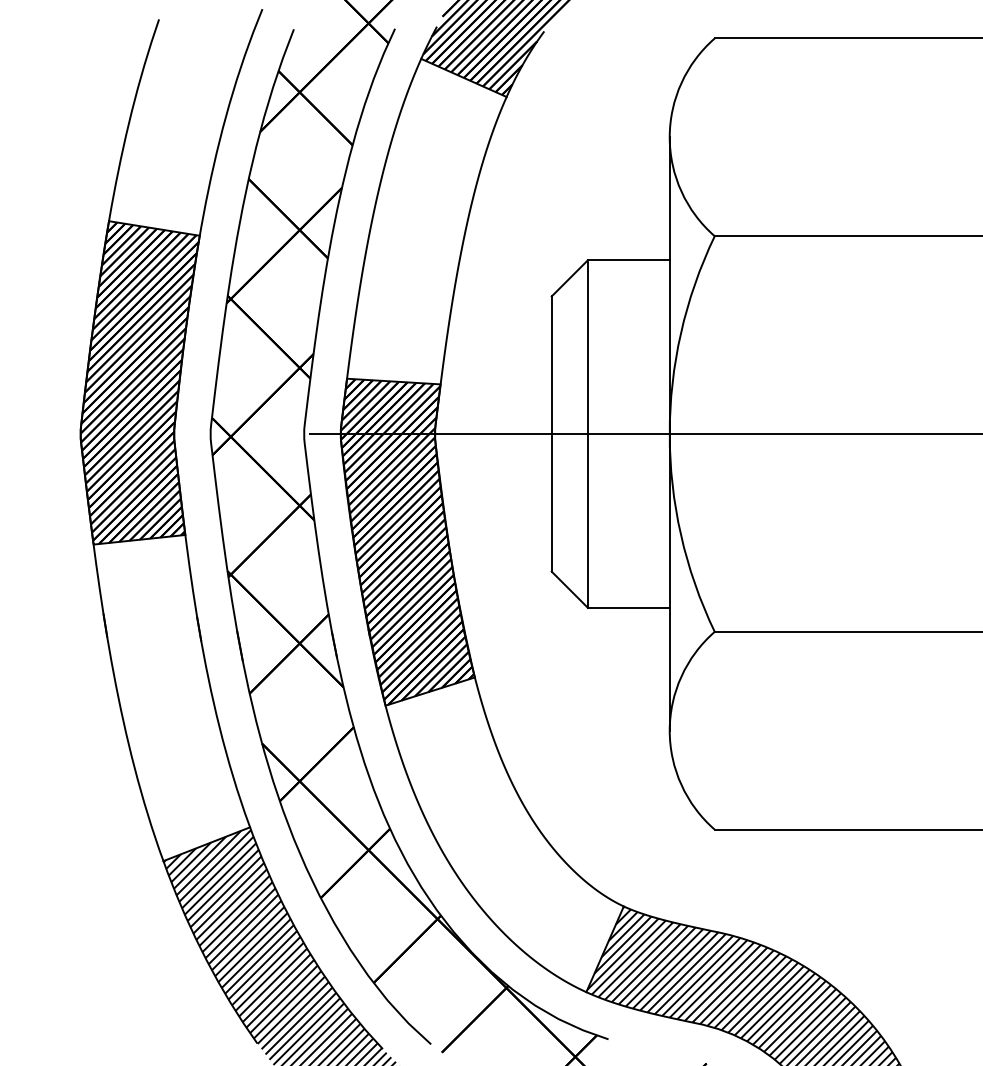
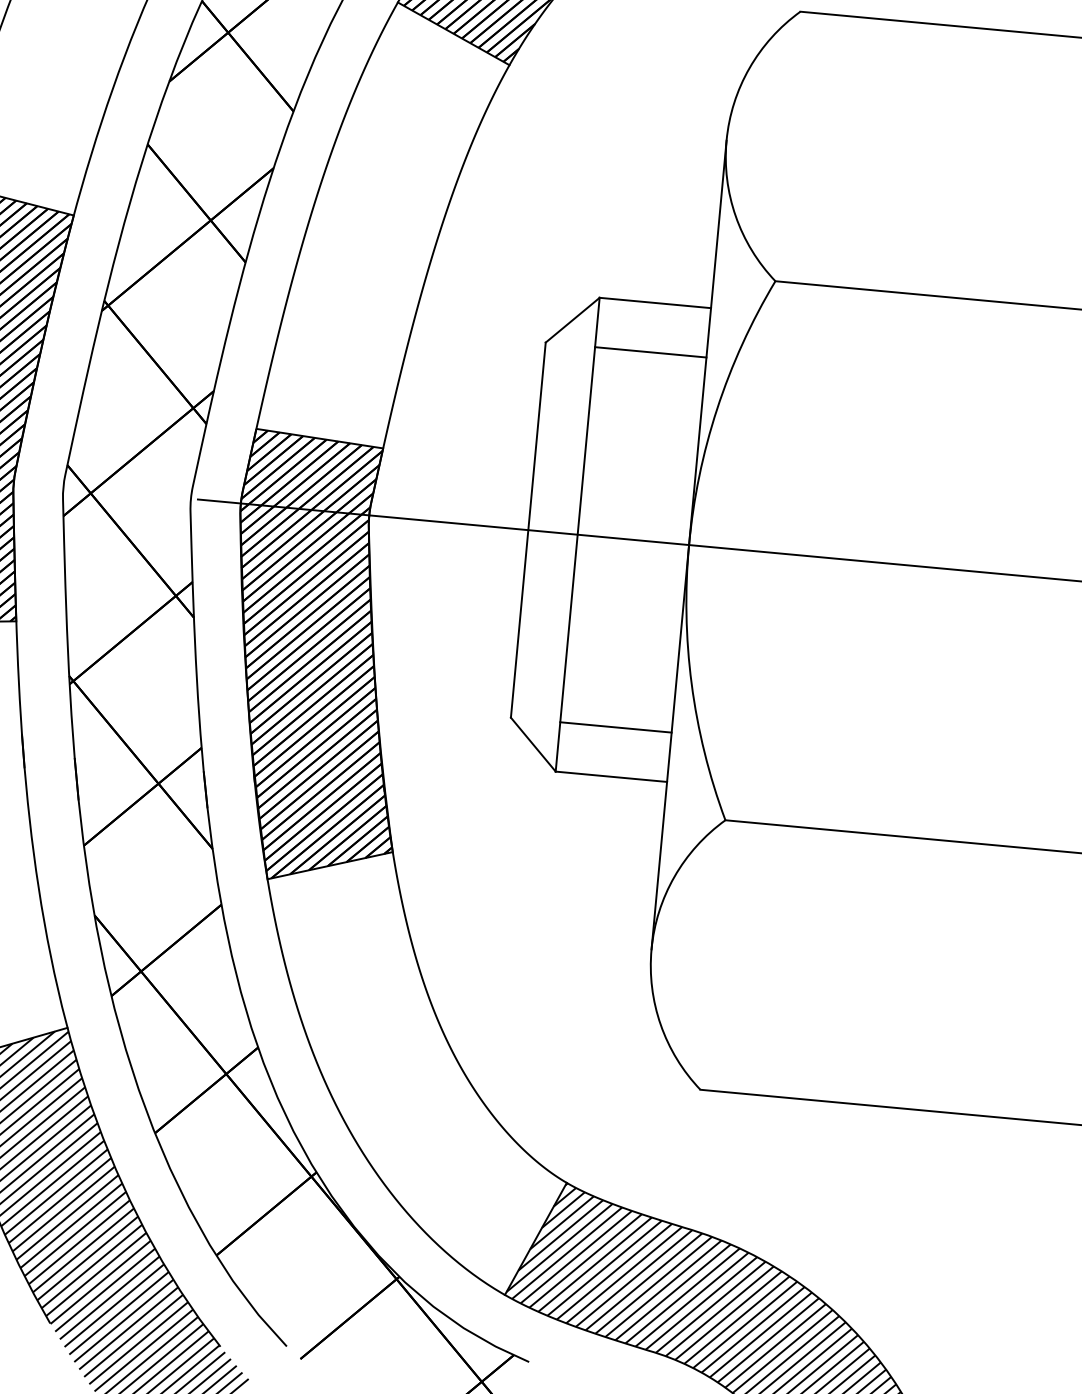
line: (628, 296) -> (650, 352), added
line: (628, 571) -> (615, 727), added

